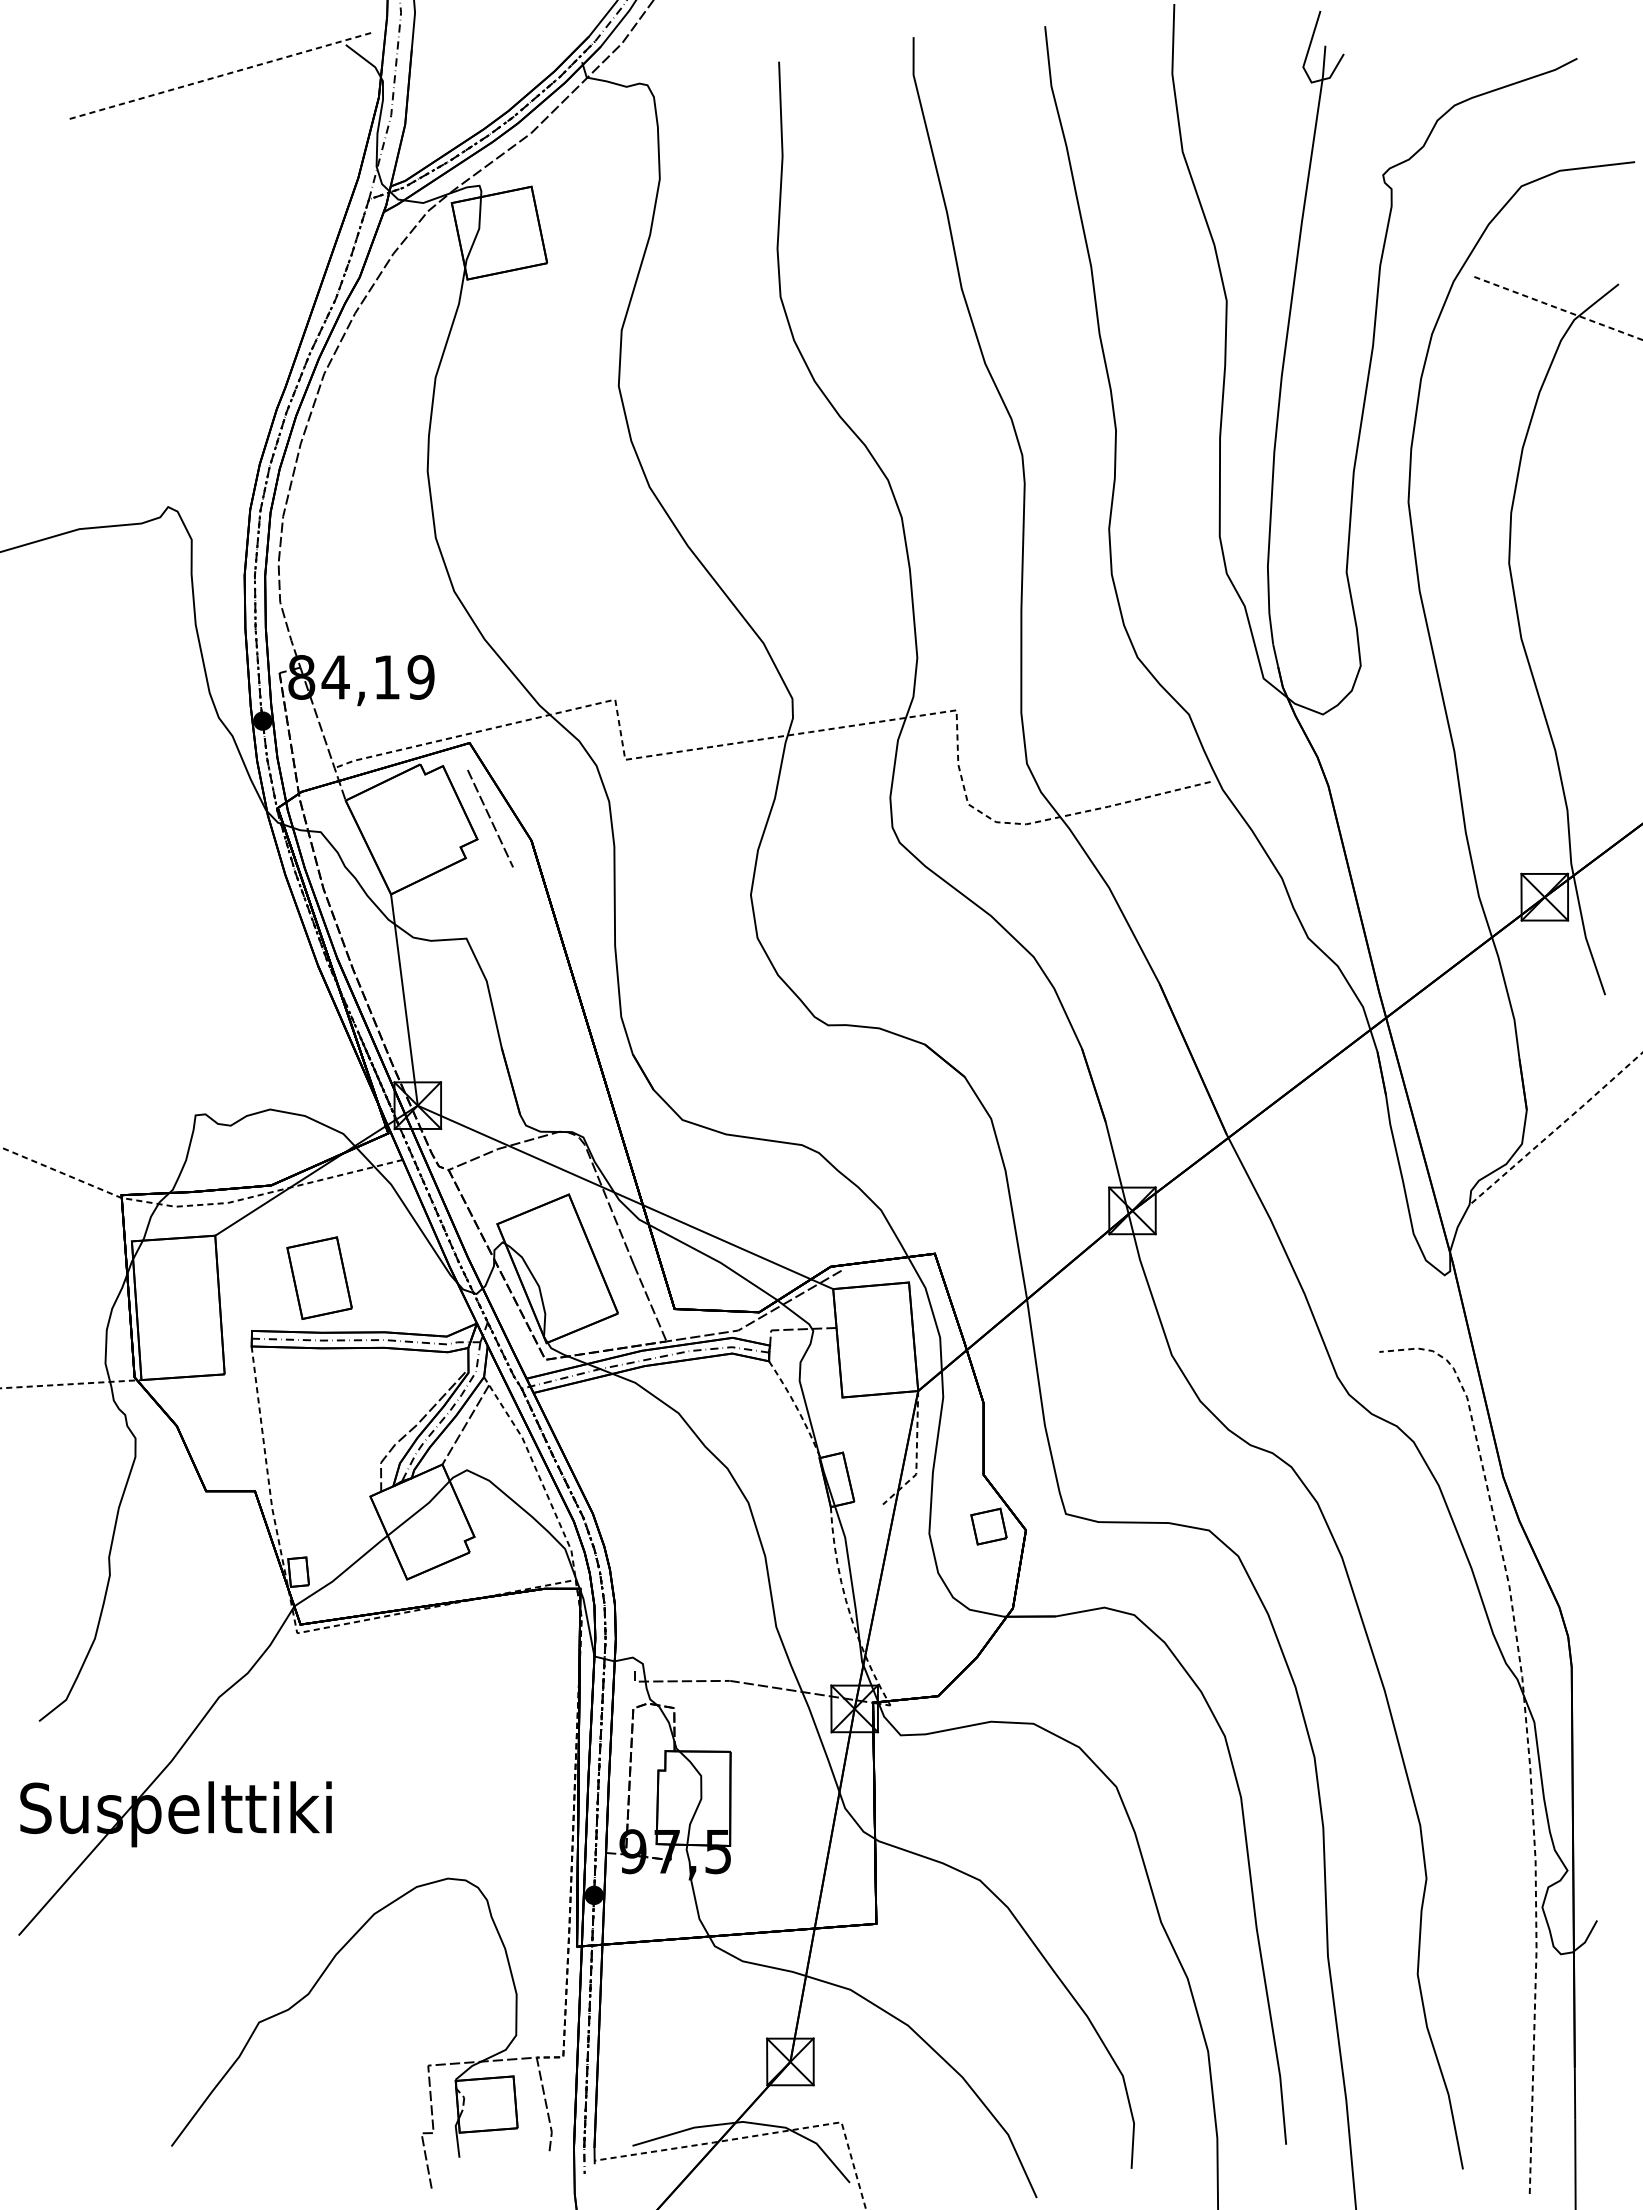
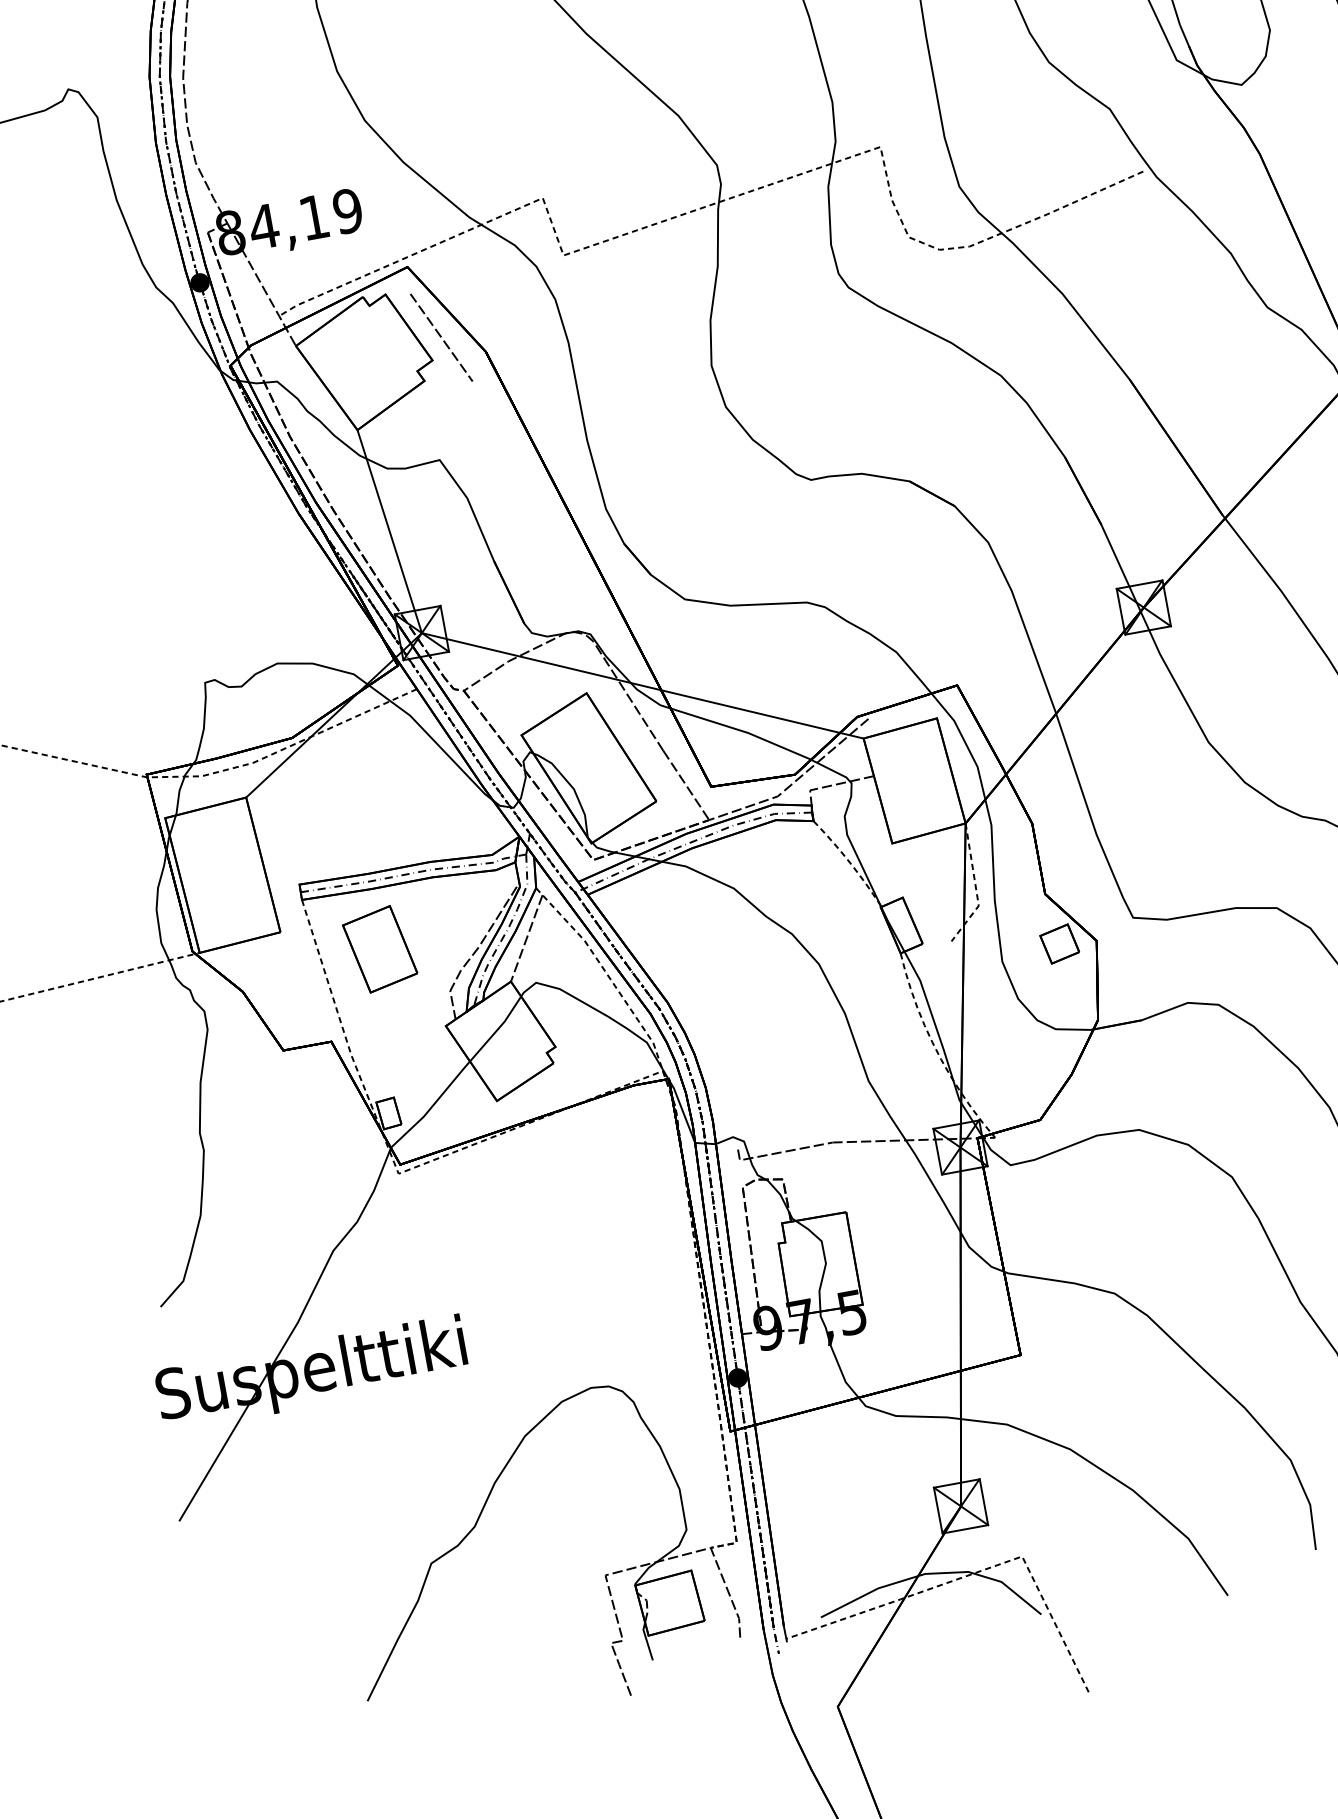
part: (319, 1277) -> (379, 948), moved

